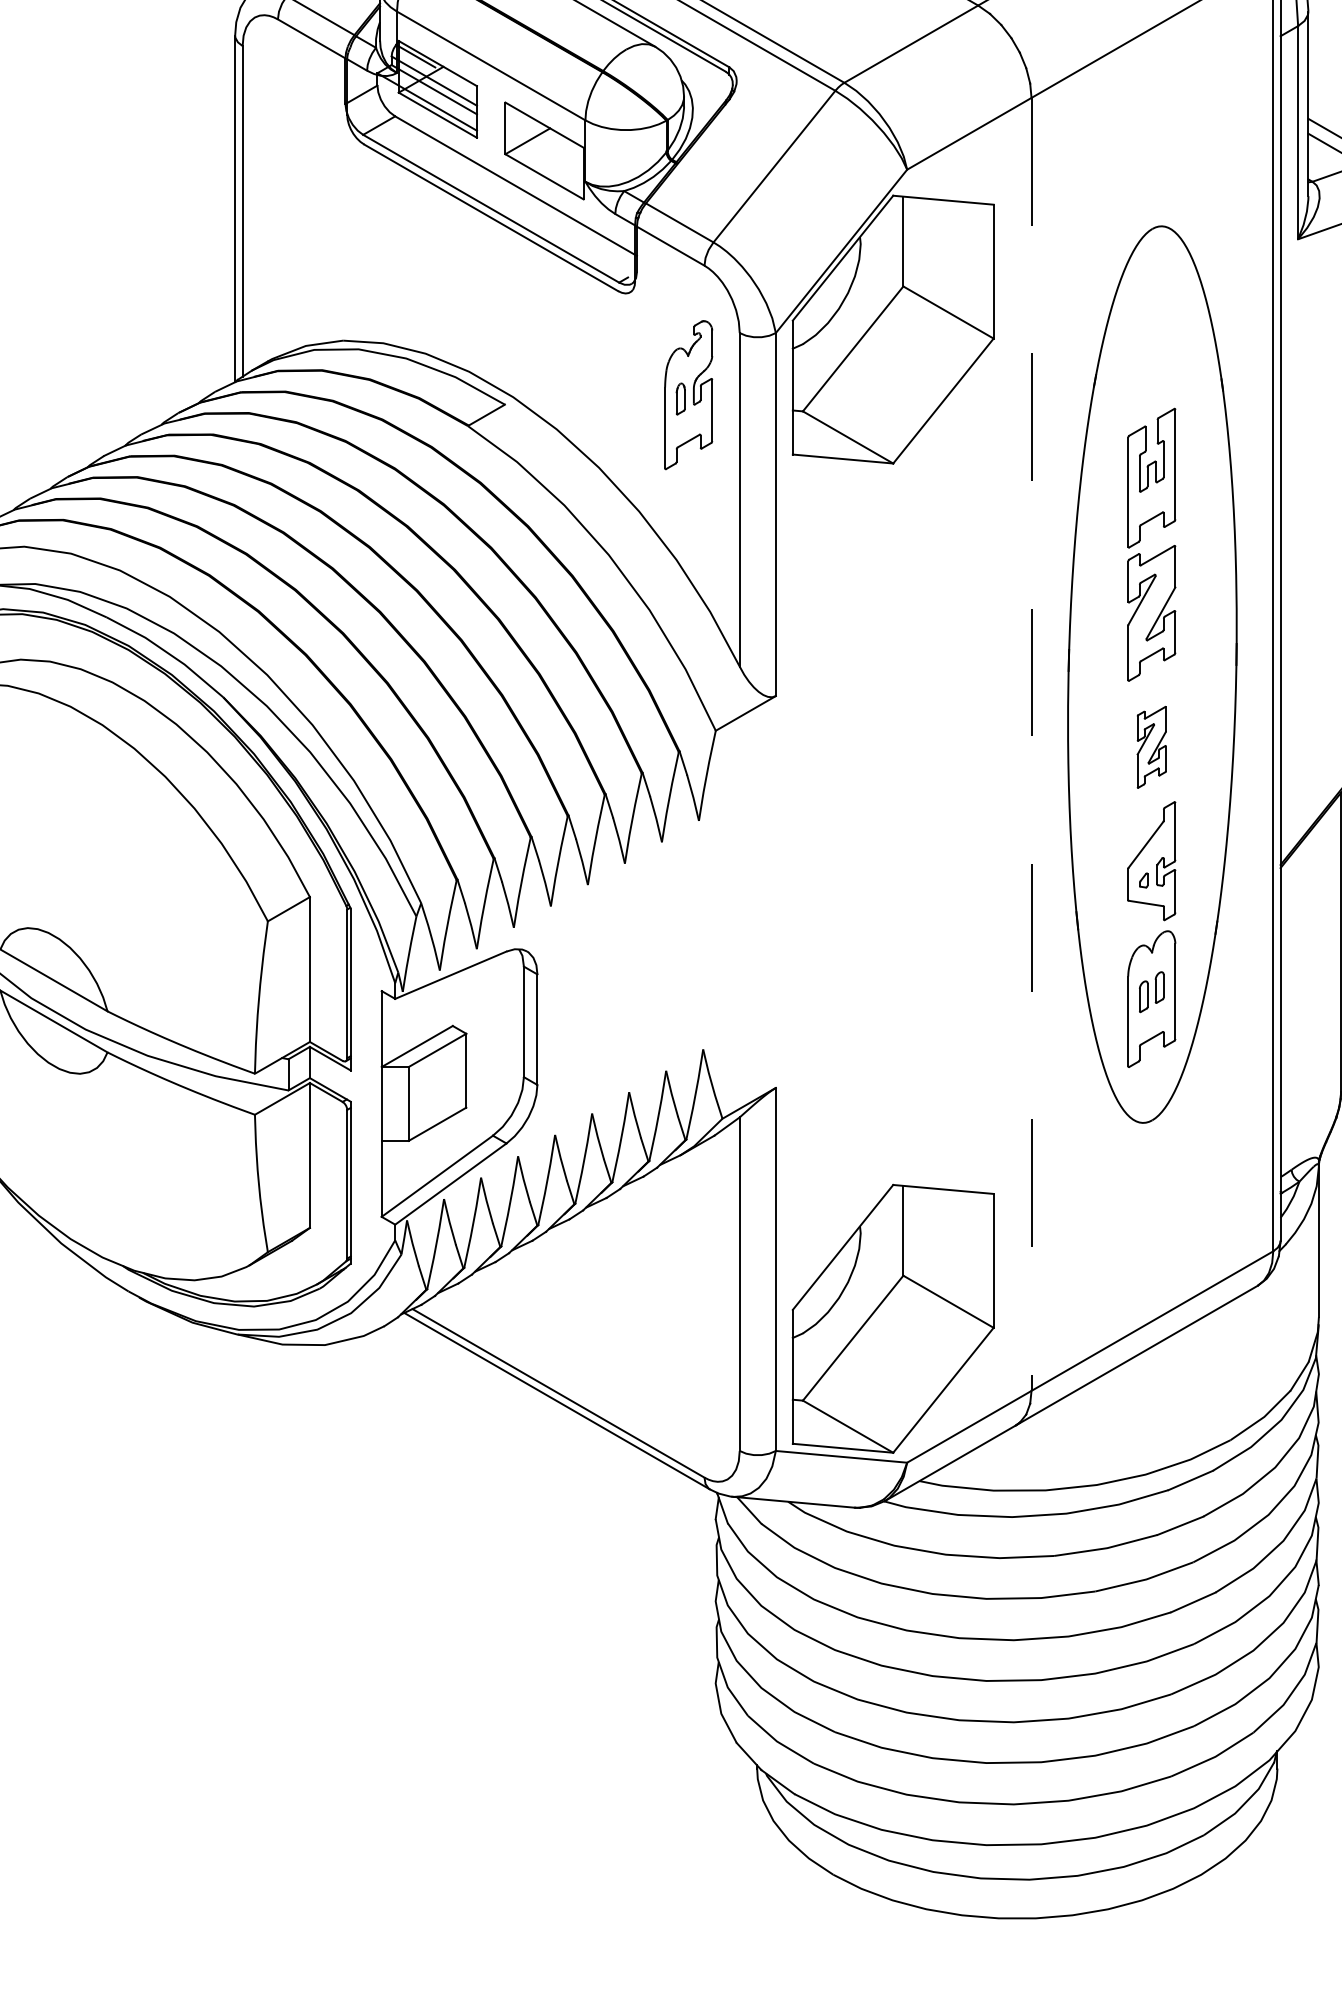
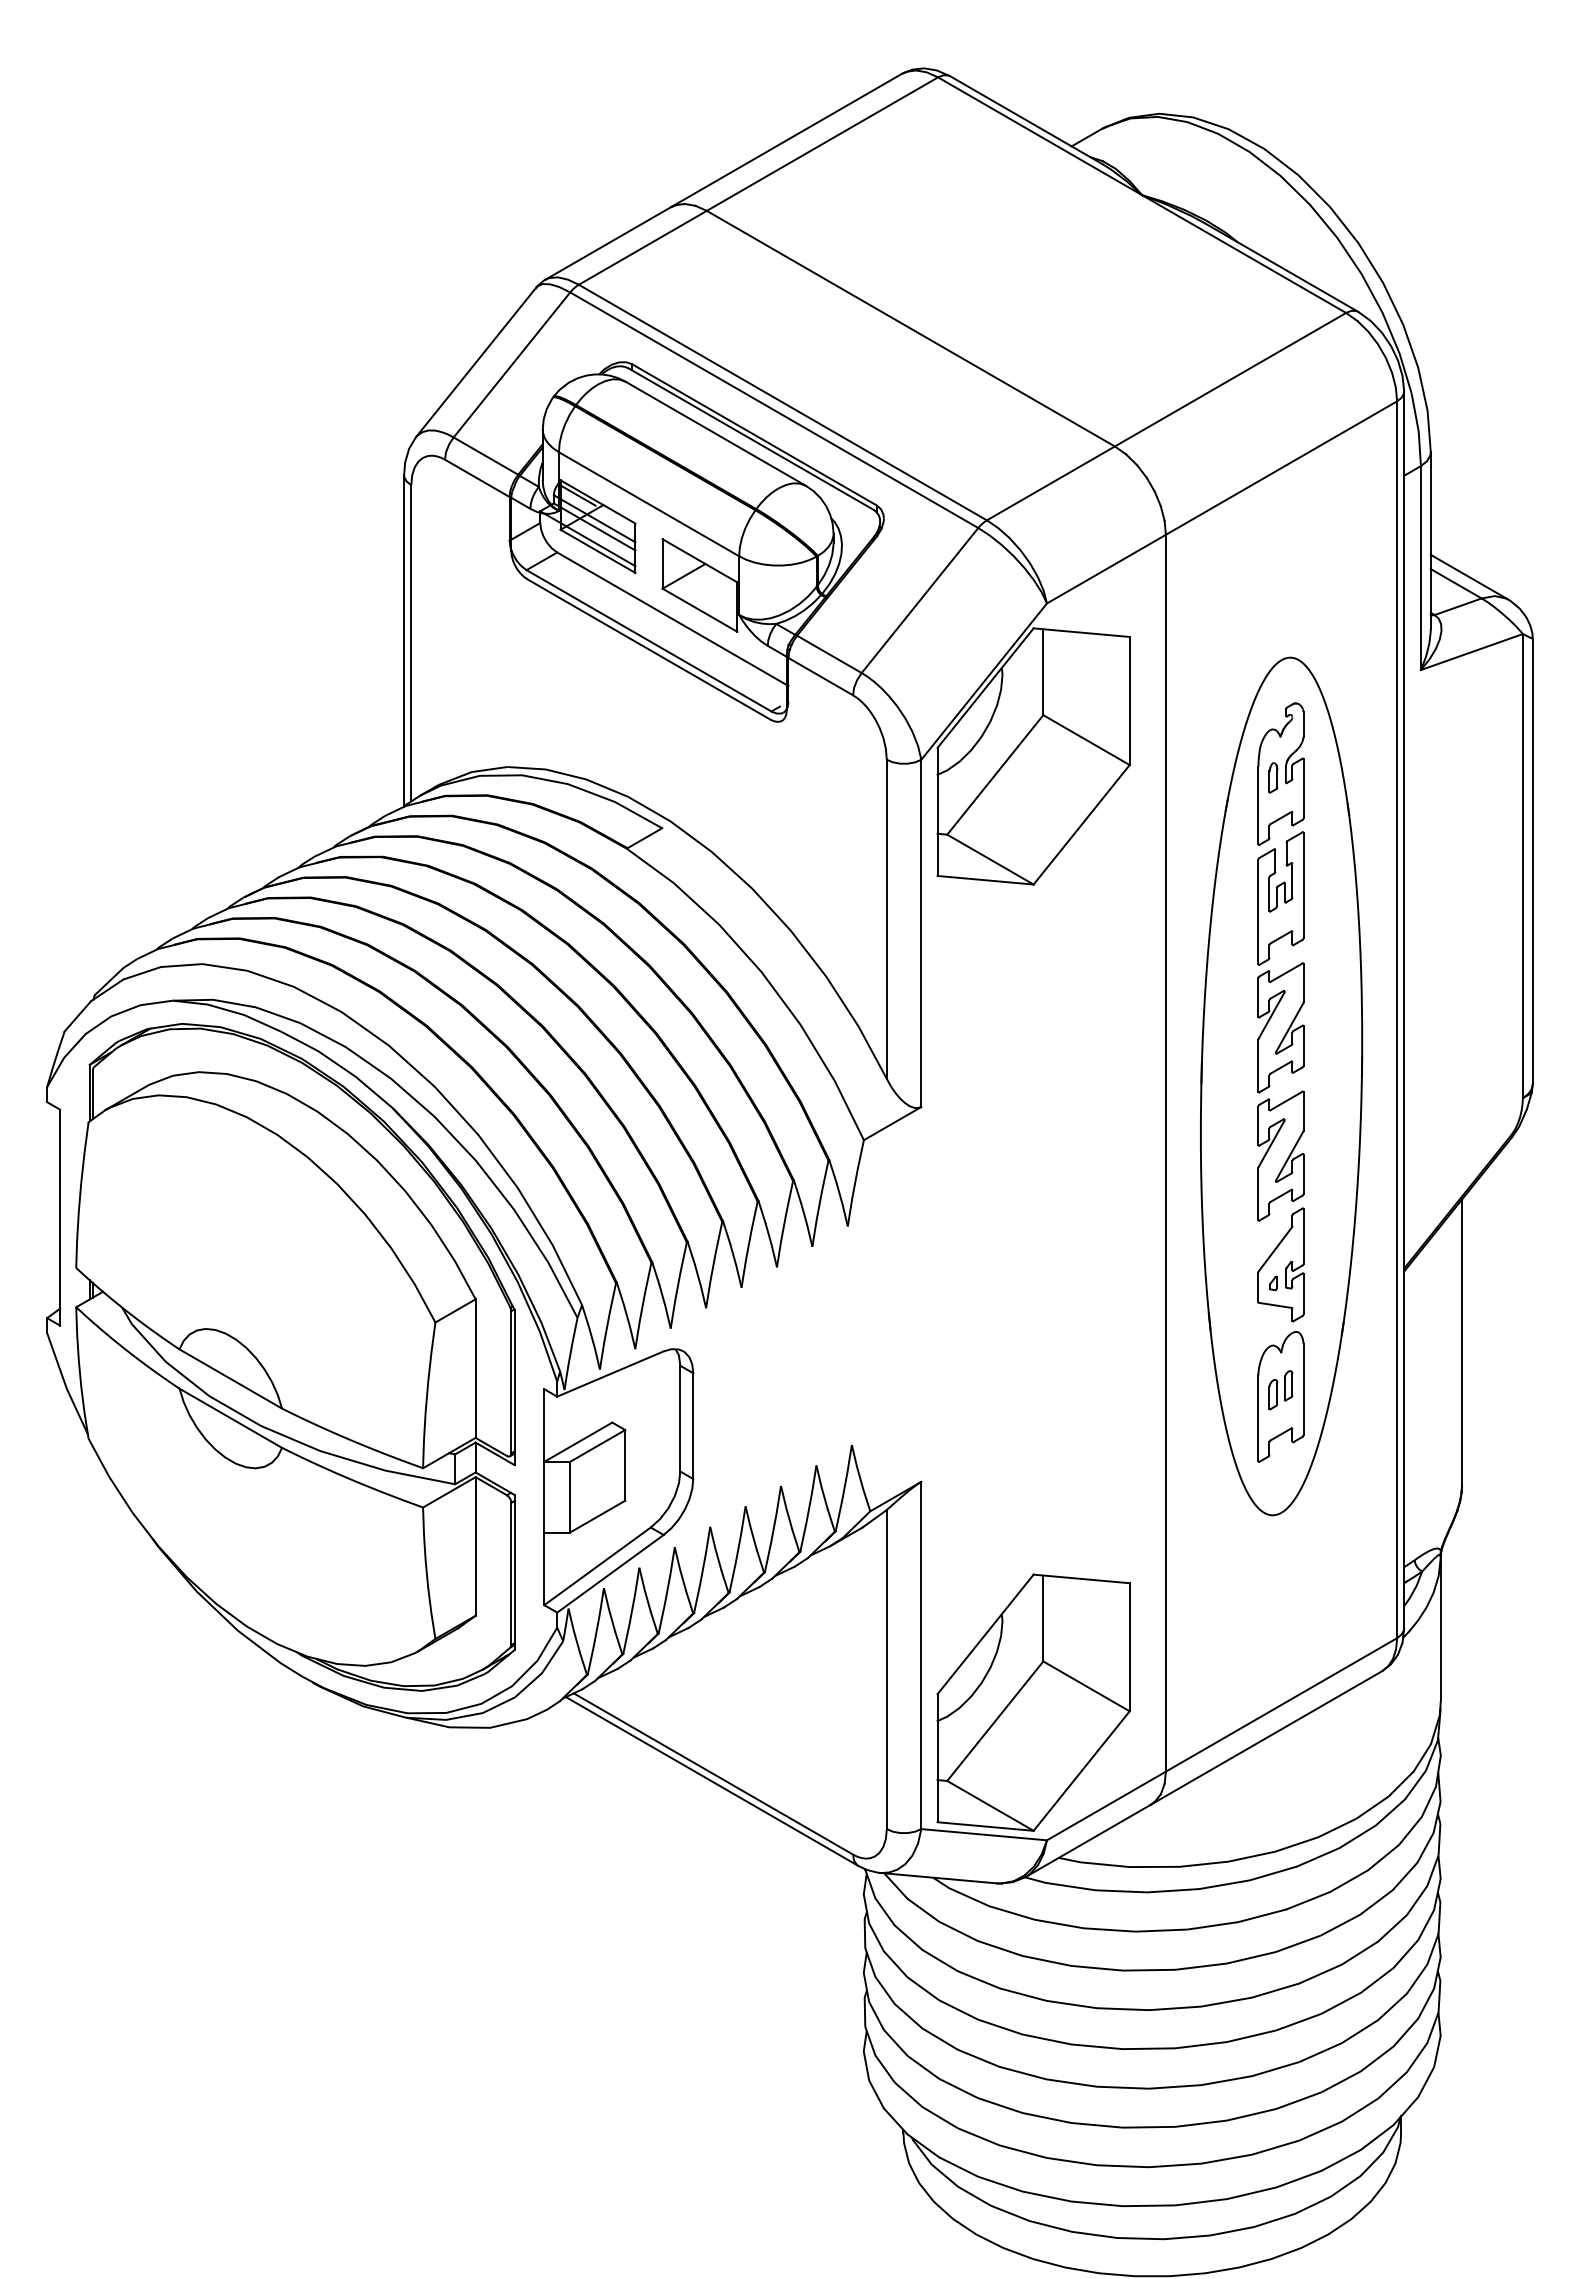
part: (688, 394) -> (1280, 773), moved
line: (1031, 744) -> (1165, 1153), dashed -> solid
part: (1151, 746) -> (1280, 1155), size x1.67

